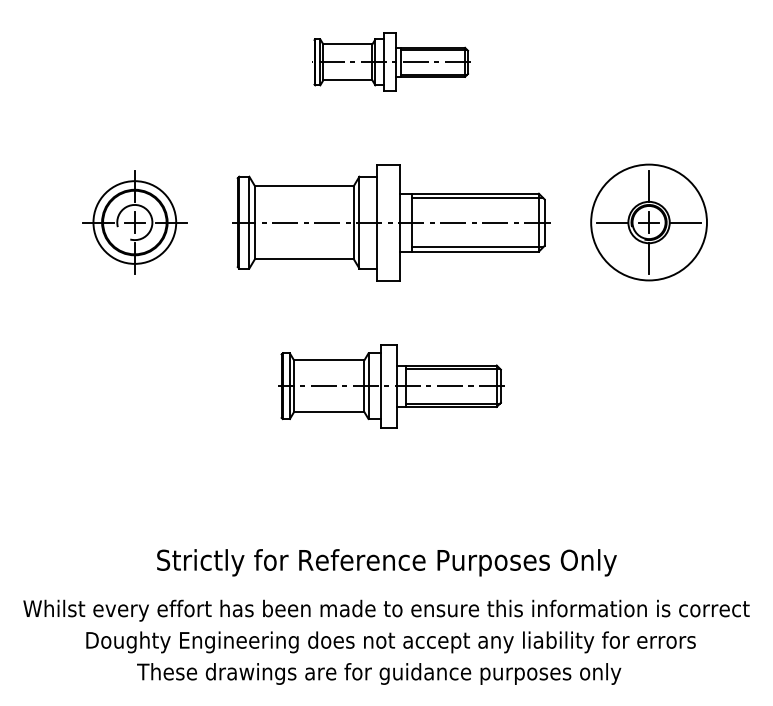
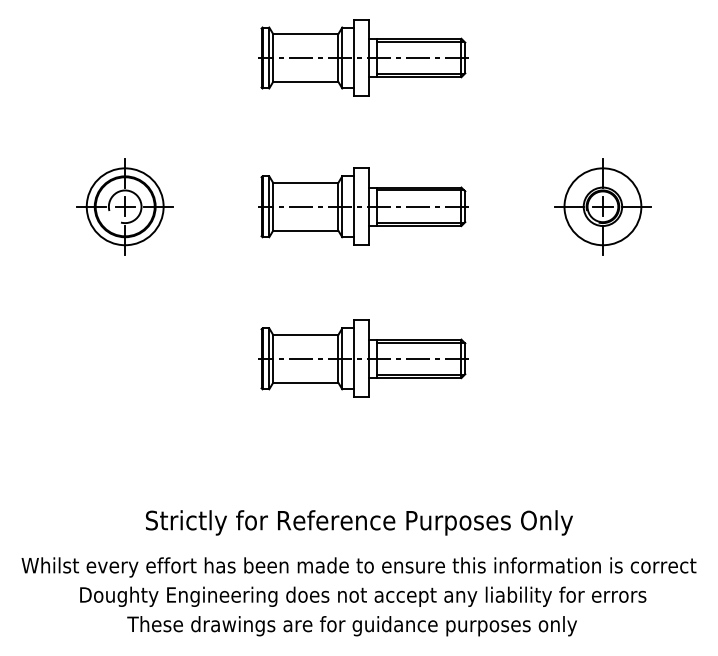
part: (391, 61) -> (363, 57), size x1.43
part: (391, 222) -> (363, 206), size x0.71
circle: (648, 222) -> (602, 206), size x0.71

